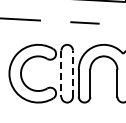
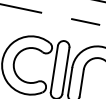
line: (72, 73) -> (65, 70), dashed -> solid
line: (61, 74) -> (54, 69), dashed -> solid

